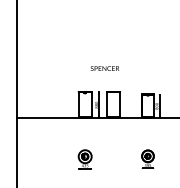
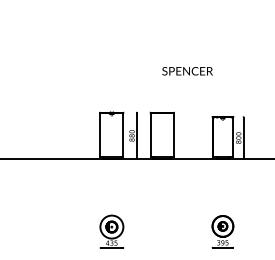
text: (104, 68) -> (186, 71), moved

